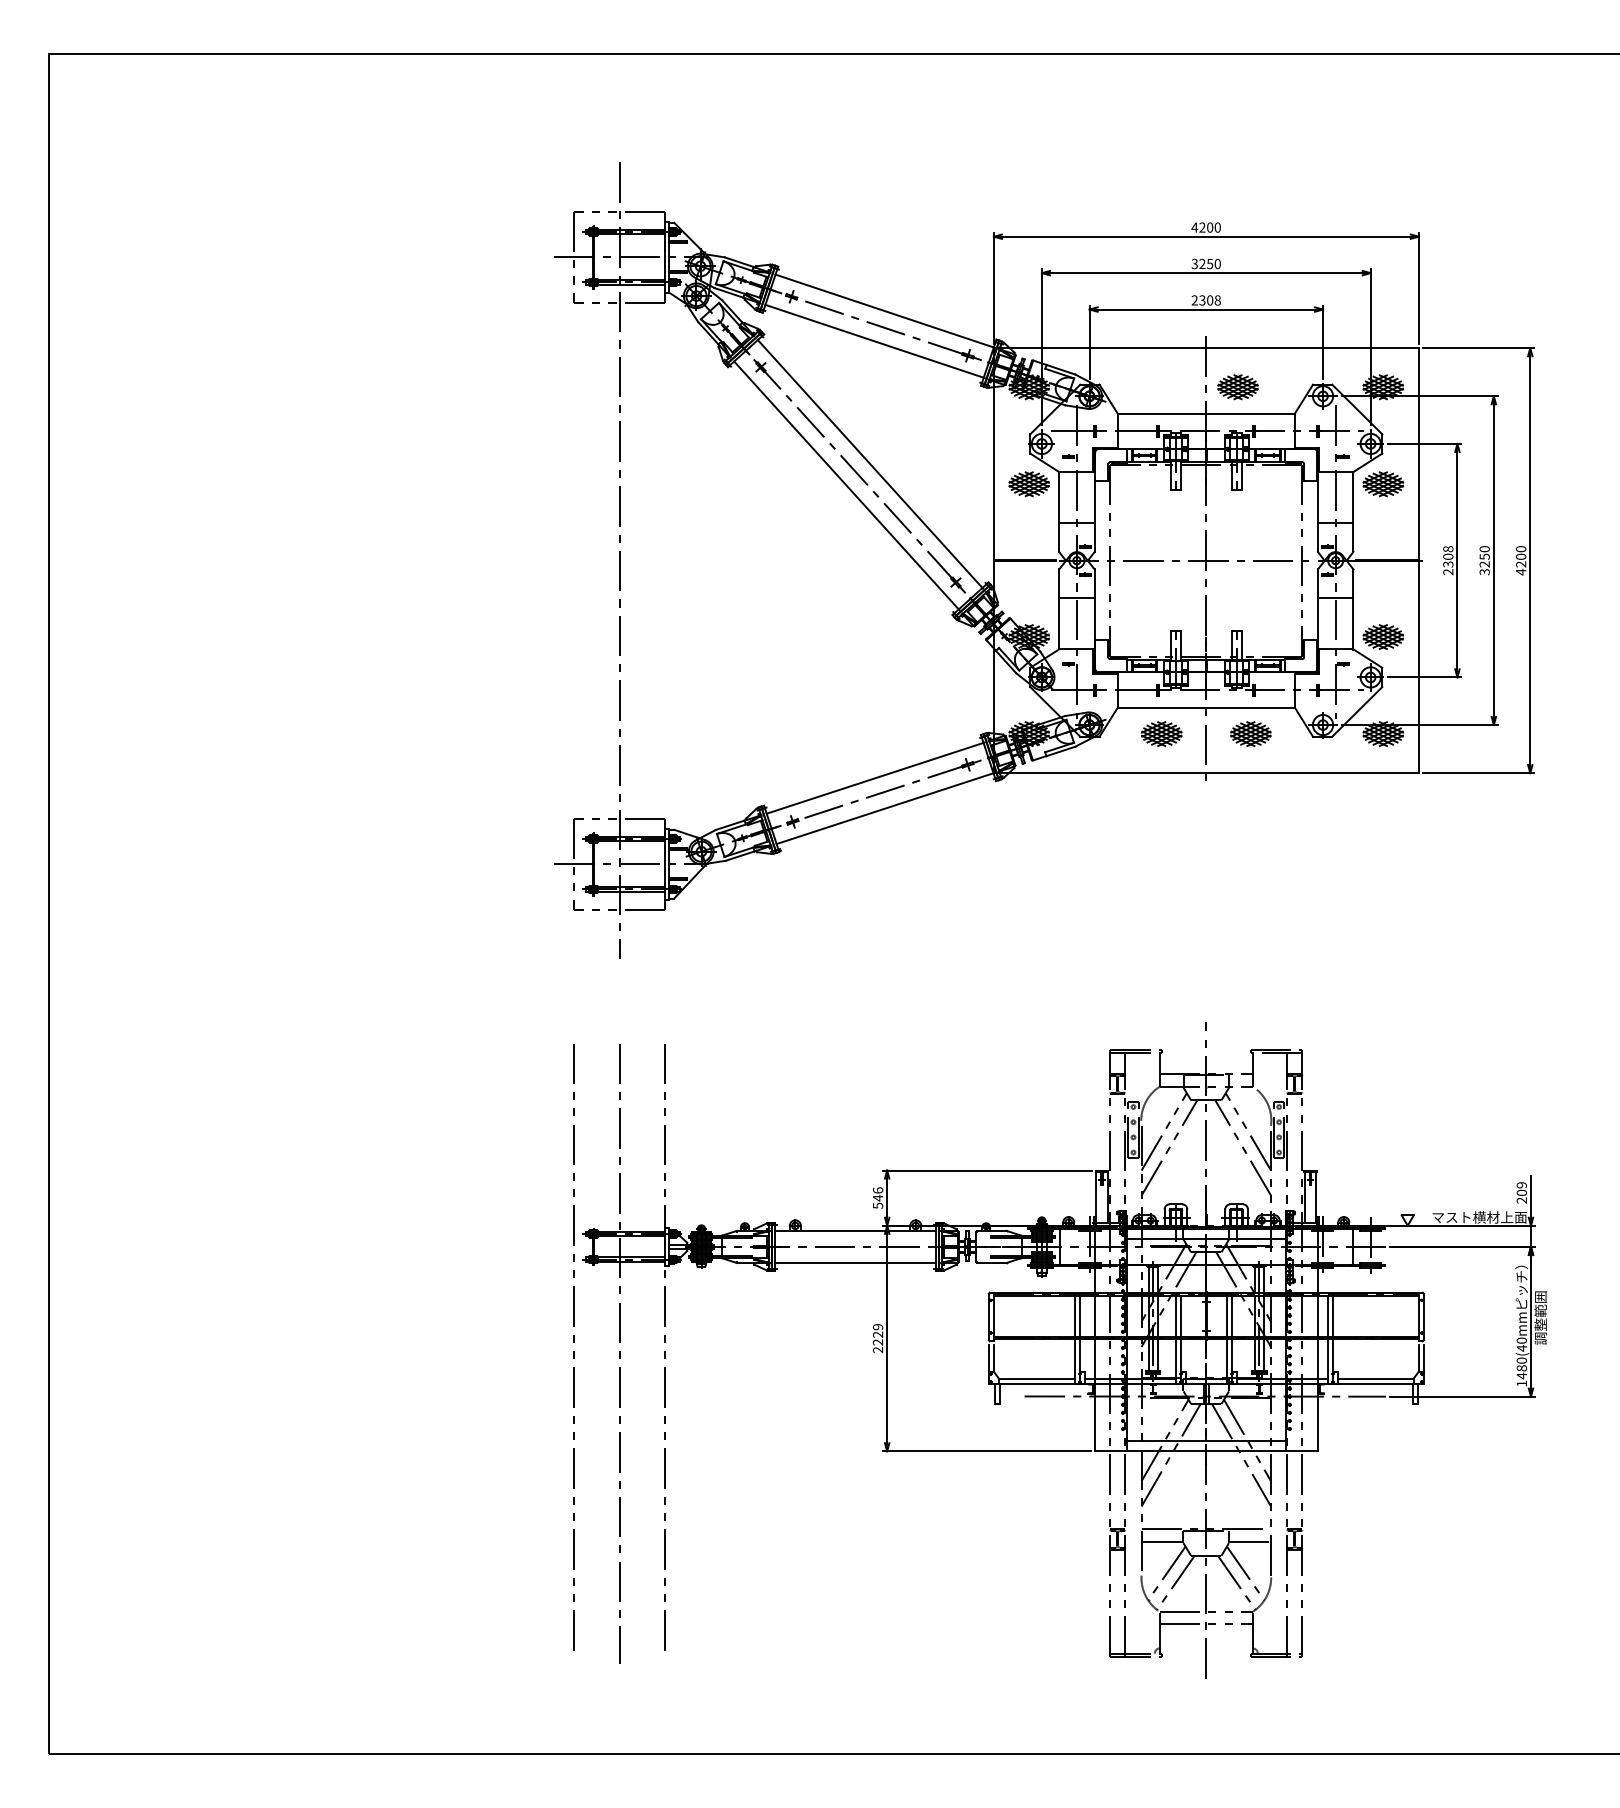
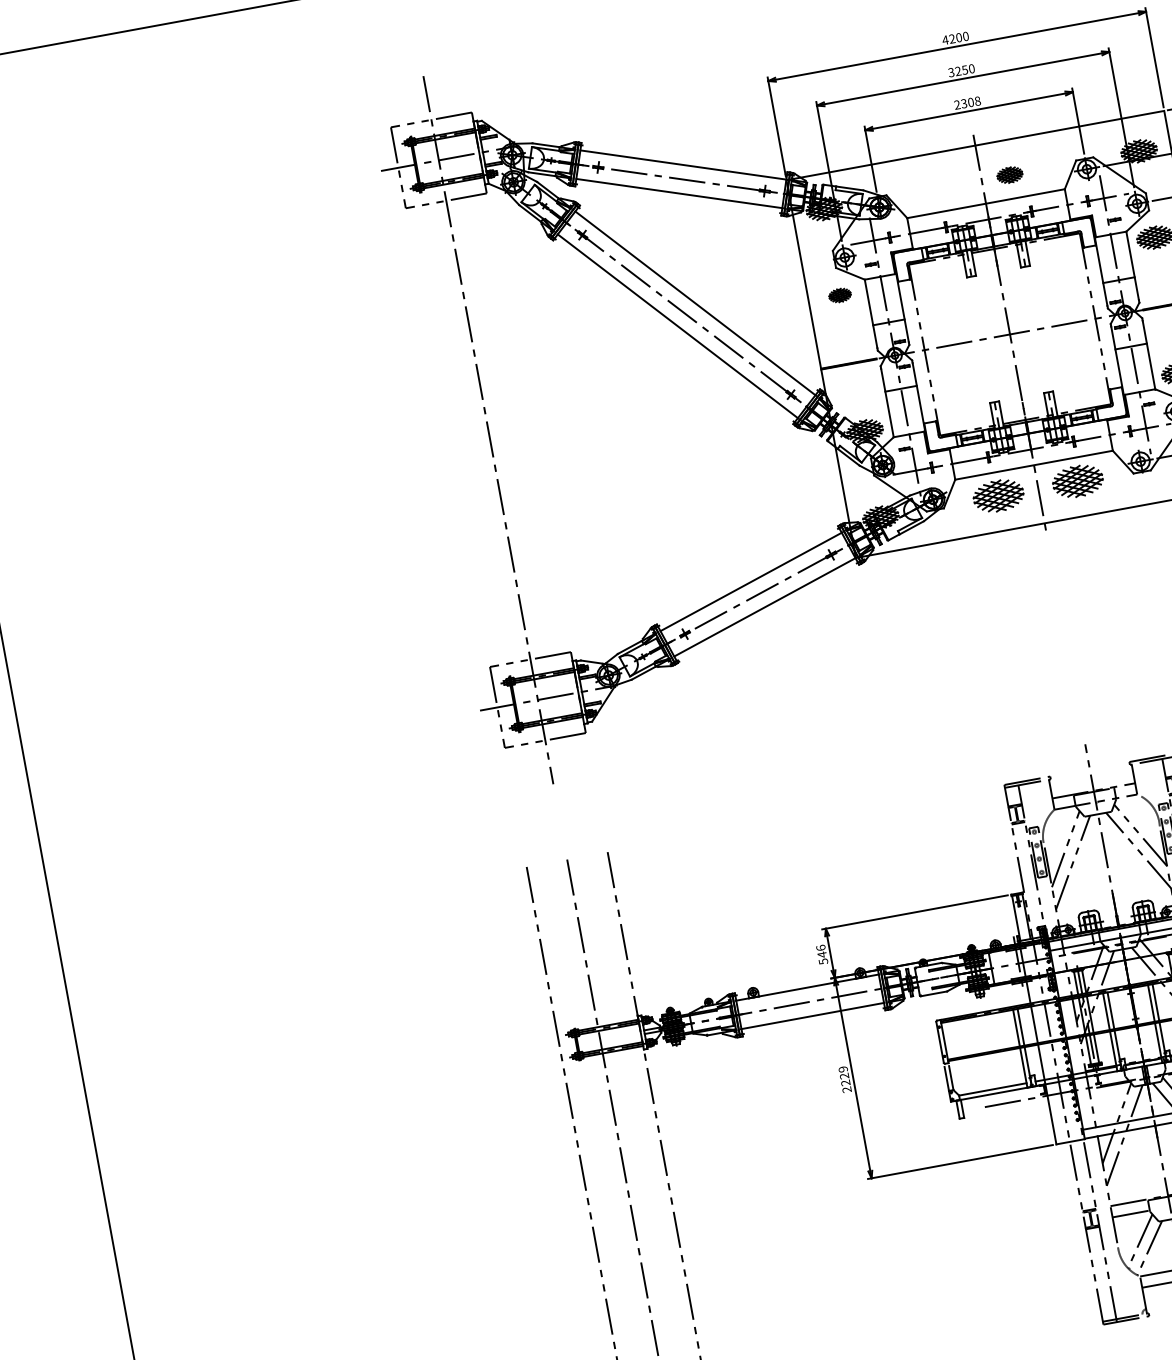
part: (1237, 387) -> (1009, 175), size x0.7
part: (1028, 484) -> (839, 295), size x0.6
part: (1161, 733) -> (998, 495), size x1.4
part: (1250, 733) -> (1077, 480), size x1.4

